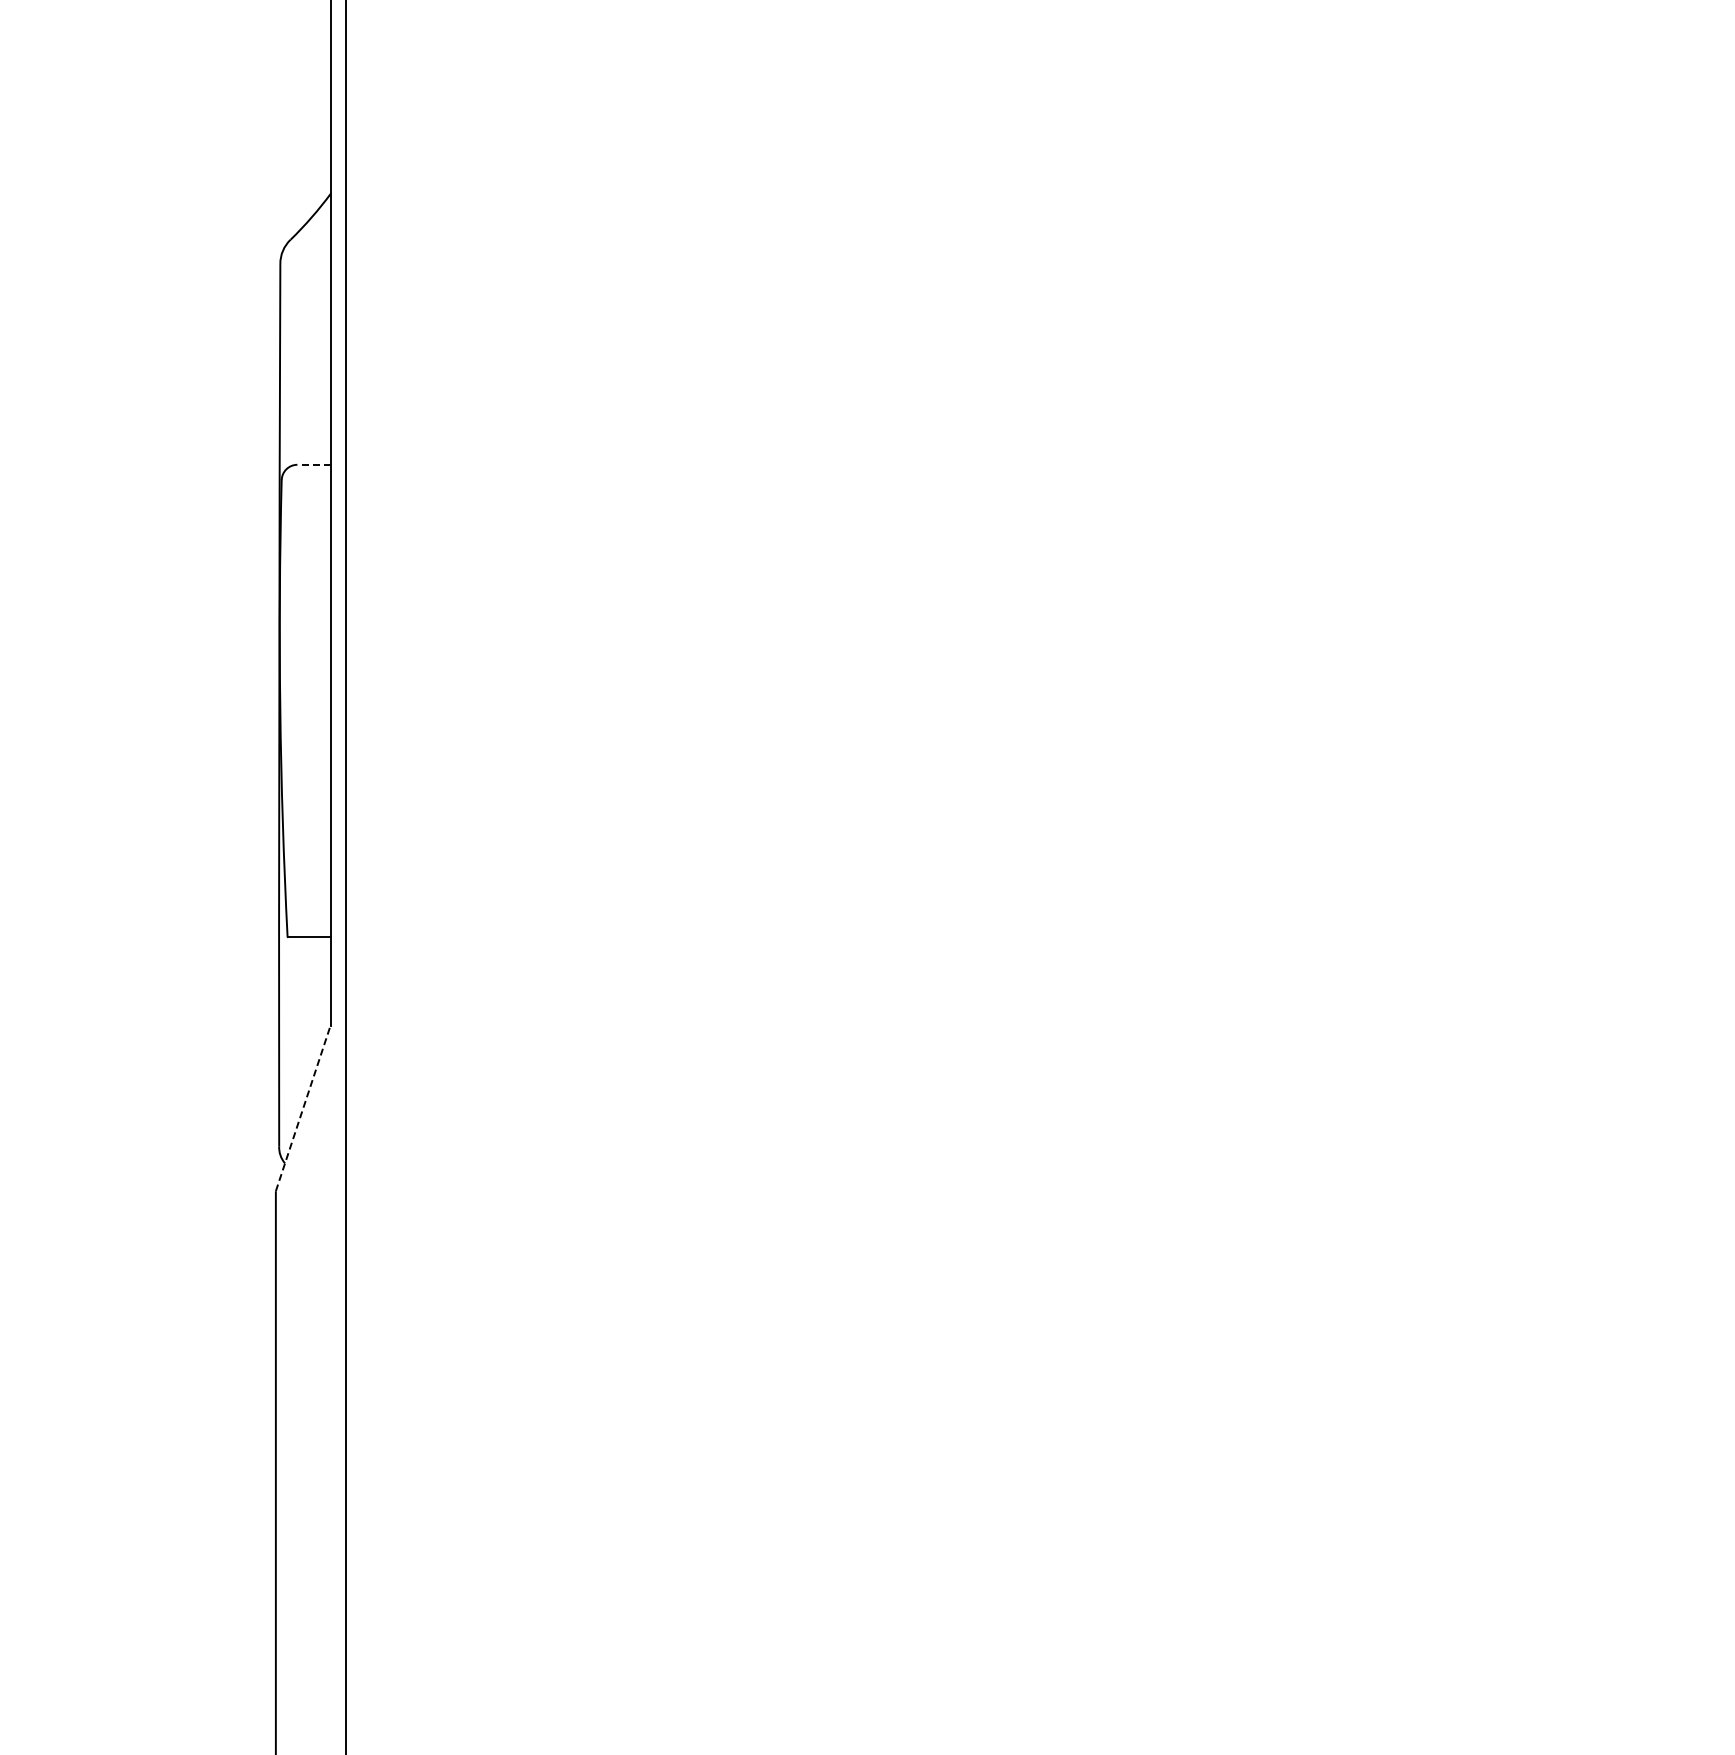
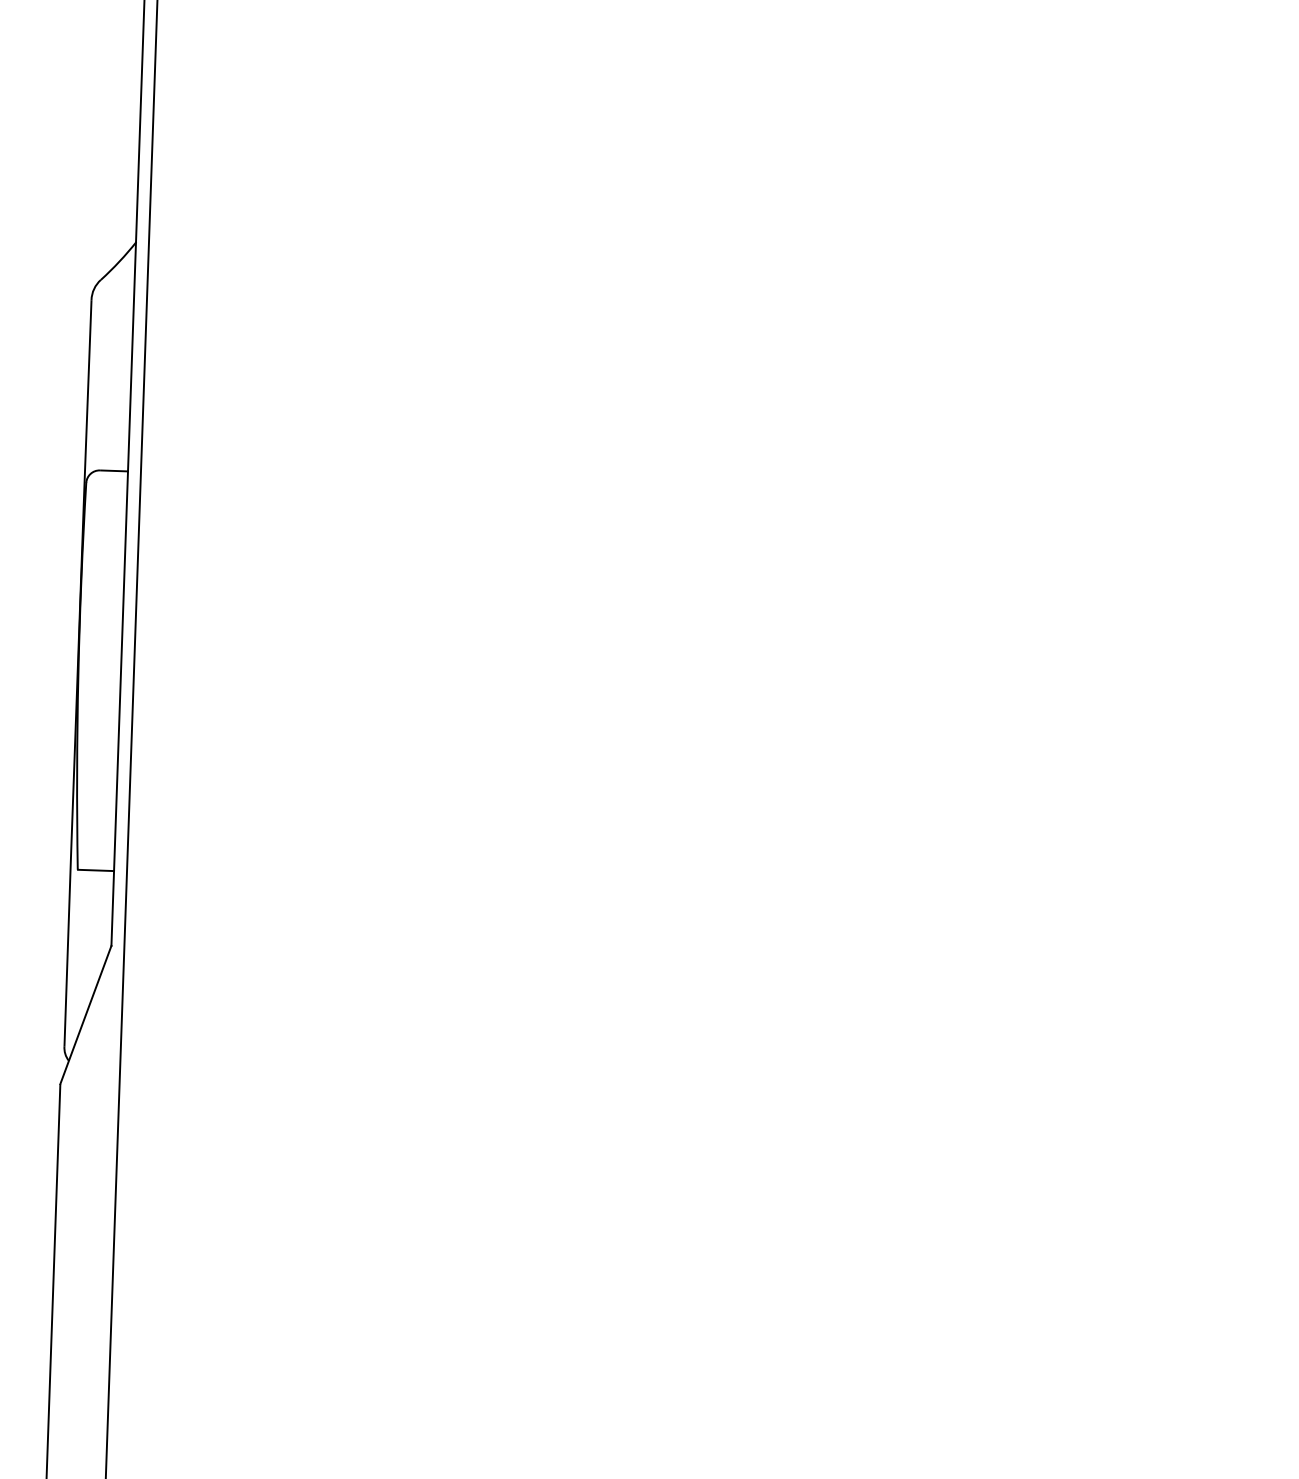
line: (314, 464) -> (114, 470), dashed -> solid
line: (303, 1108) -> (86, 1014), dashed -> solid

